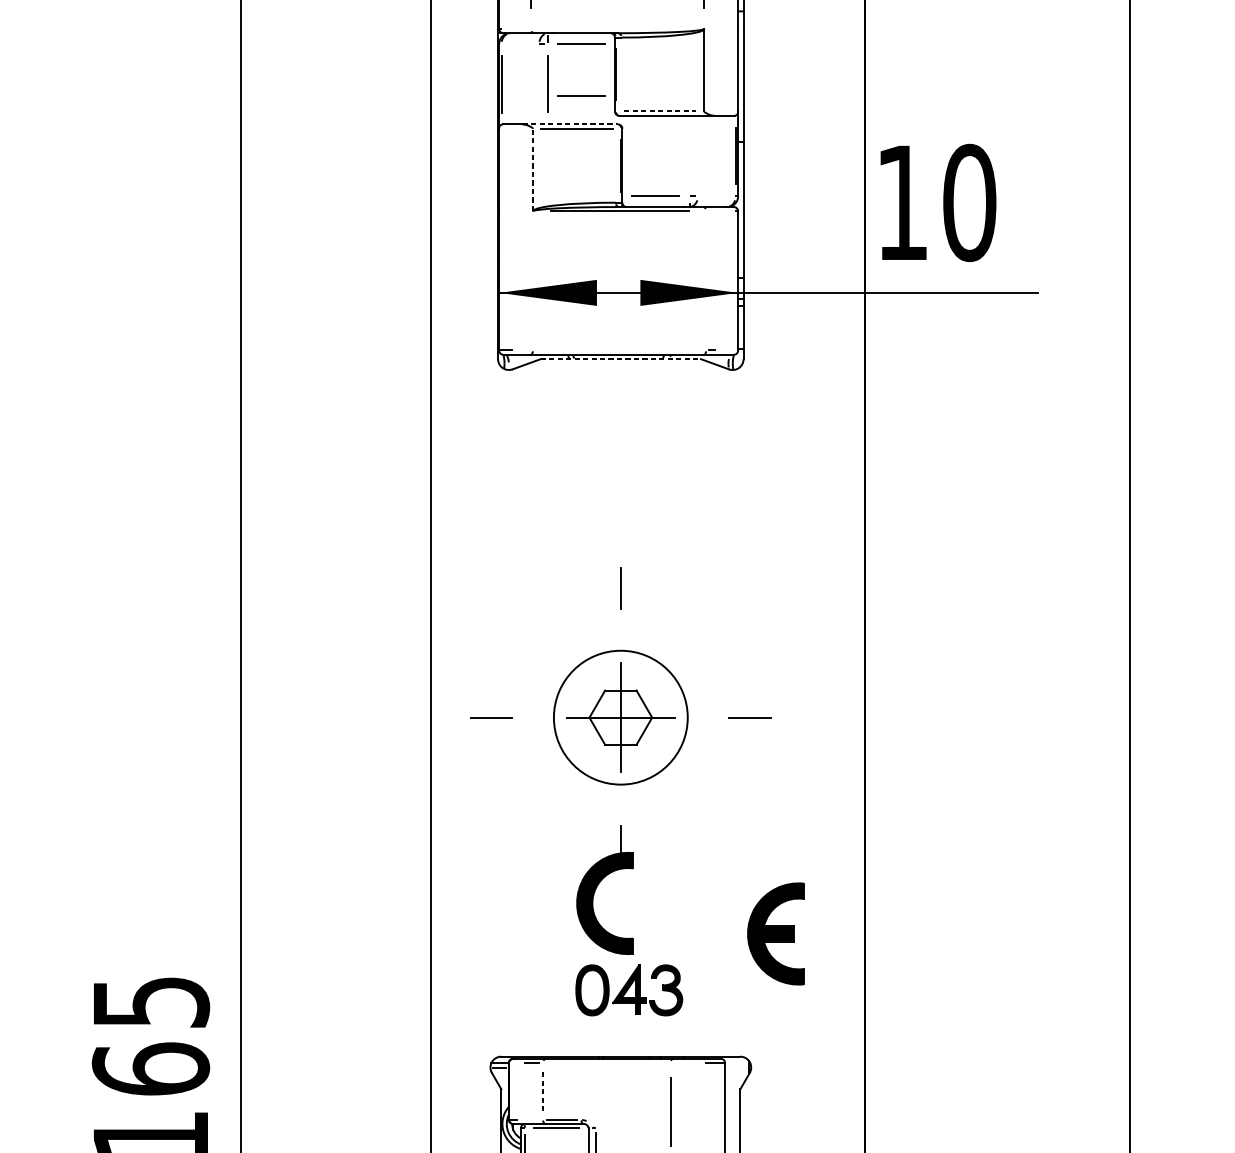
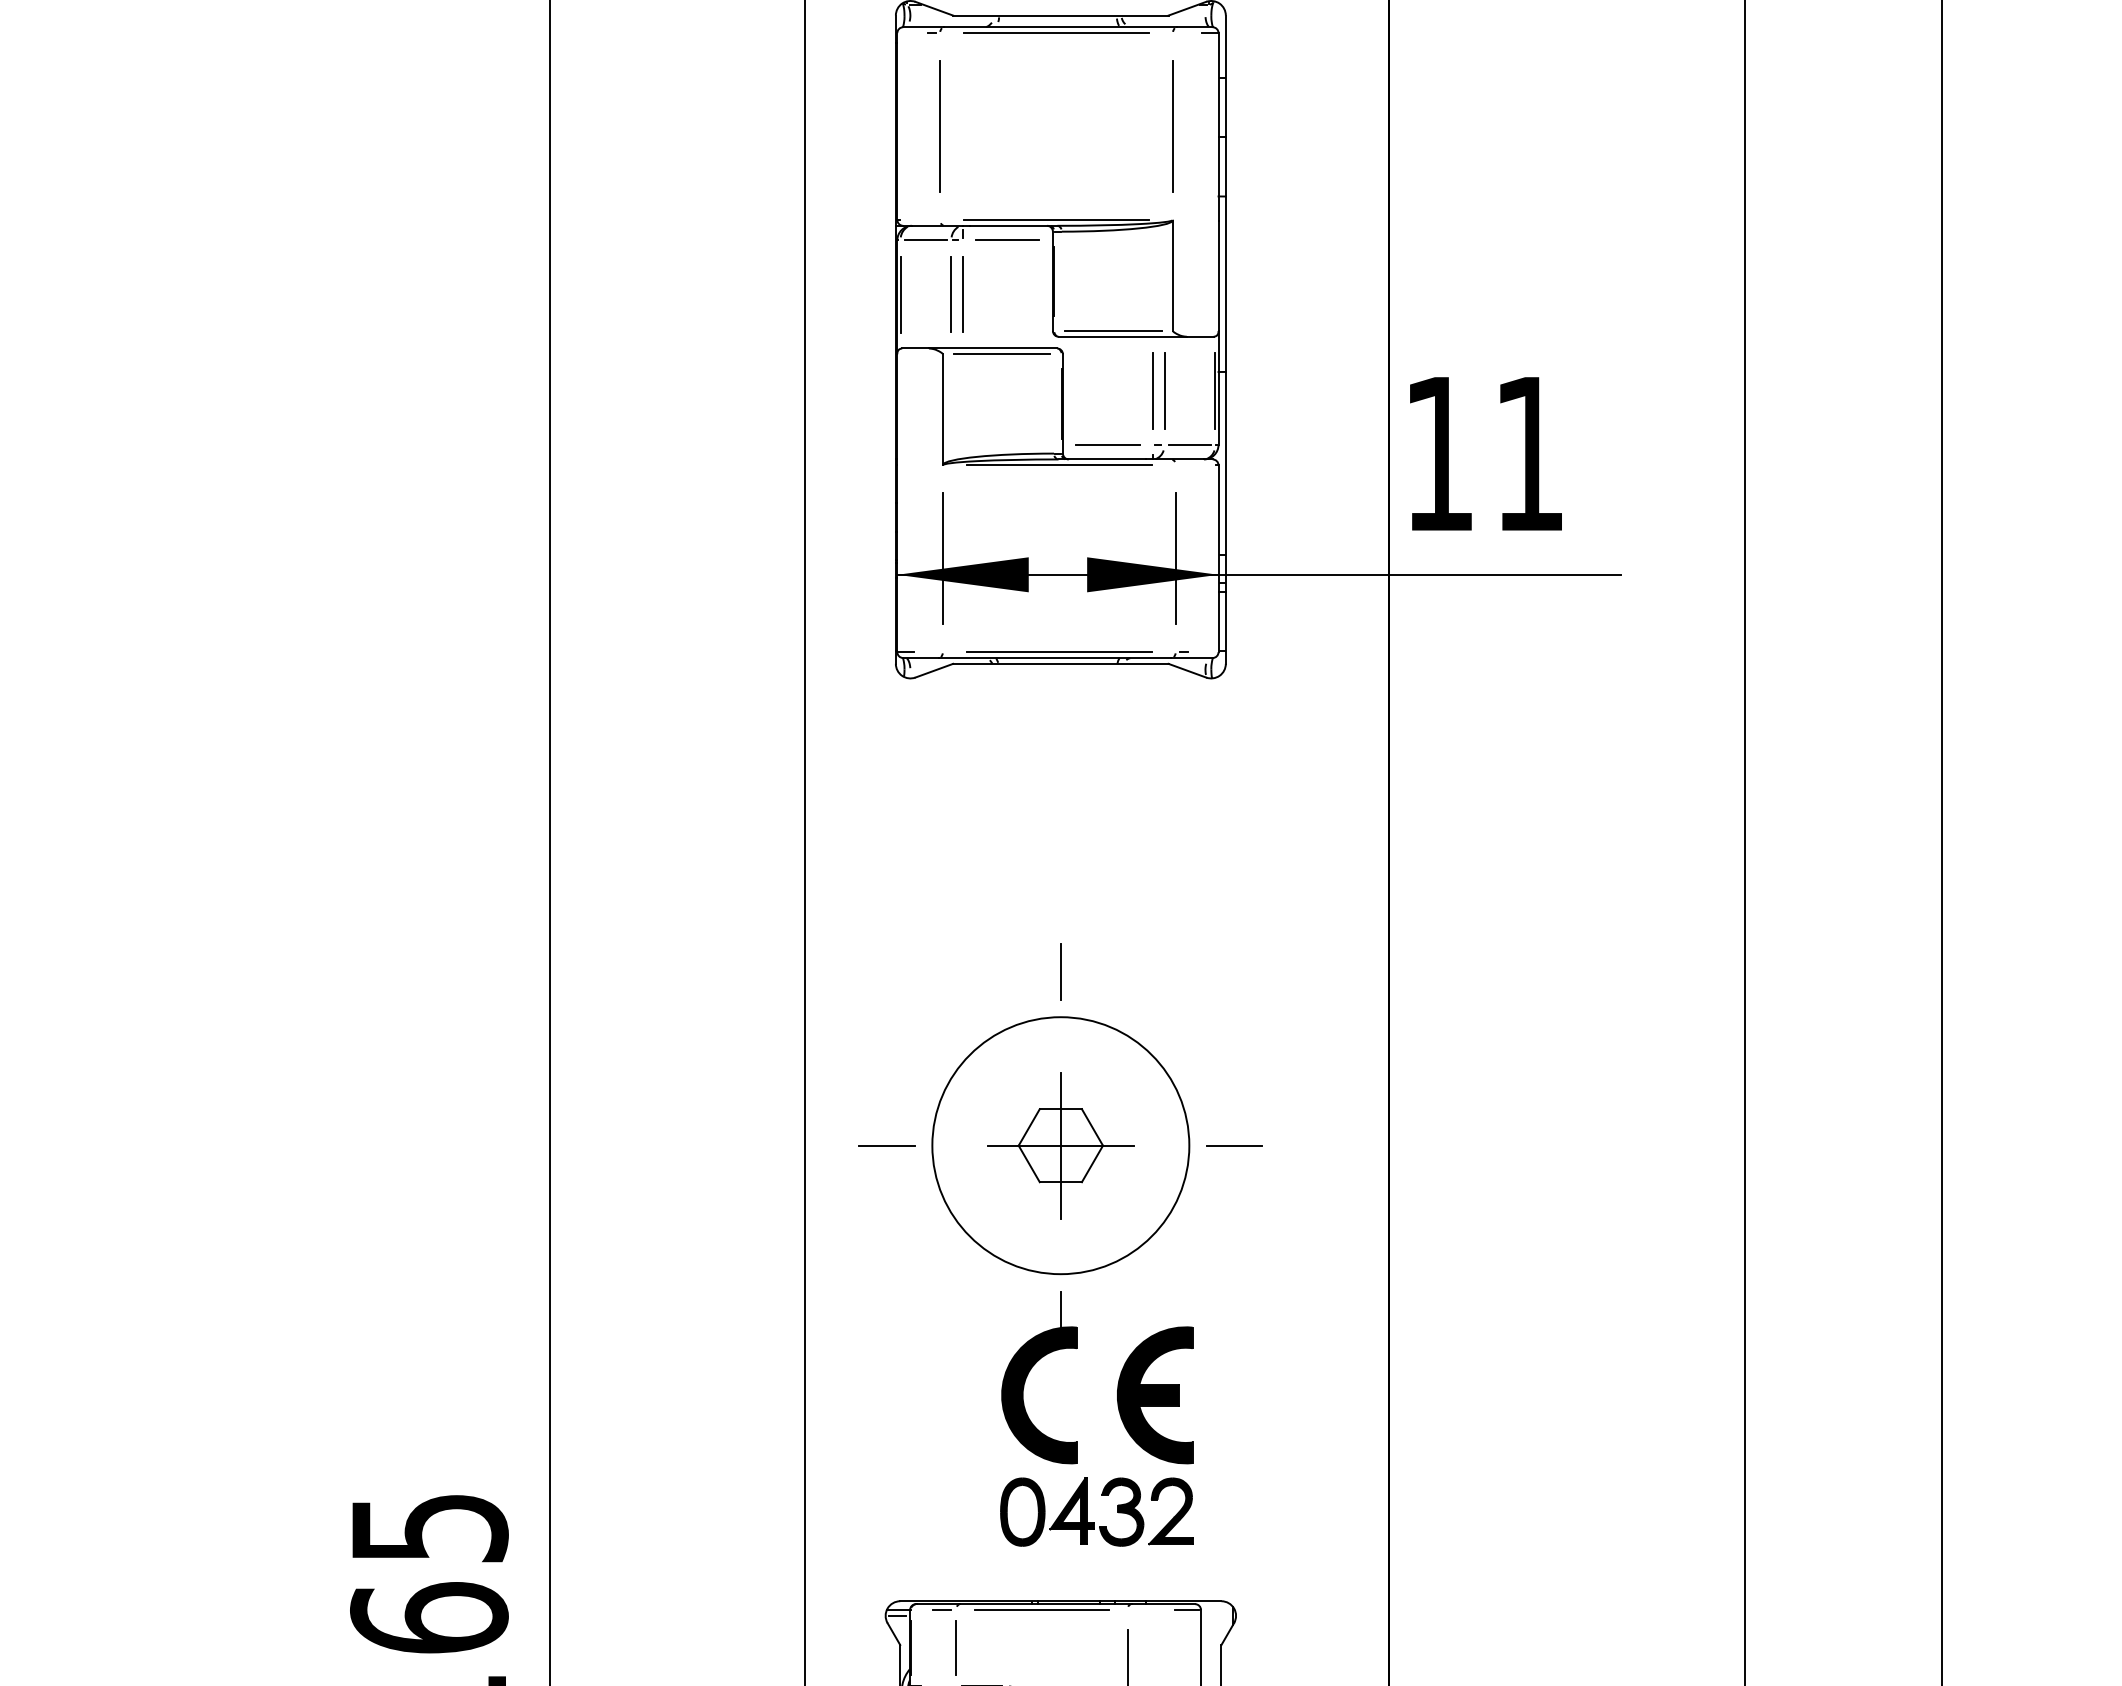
line: (617, 28) -> (1056, 219), added
line: (520, 44) -> (925, 240), added
line: (539, 84) -> (951, 294), added
line: (581, 95) -> (1007, 309), removed
line: (660, 111) -> (1114, 330), dashed -> solid
line: (570, 124) -> (993, 348), dashed -> solid
line: (689, 155) -> (1153, 390), added
line: (697, 155) -> (1164, 390), added
line: (532, 169) -> (942, 409), dashed -> solid
line: (716, 195) -> (1189, 444), added
text: (969, 202) -> (1529, 453), 10 -> 11
line: (532, 280) -> (942, 558), added
line: (706, 280) -> (1175, 558), added
line: (619, 350) -> (1058, 652), added
line: (620, 358) -> (1060, 663), dashed -> solid
circle: (620, 717) -> (1060, 1145), size x1.43
part: (776, 934) -> (1155, 1395), moved
part: (702, 989) -> (1170, 1511), added
line: (606, 1063) -> (1041, 1610), added
line: (543, 1091) -> (956, 1647), dashed -> solid

